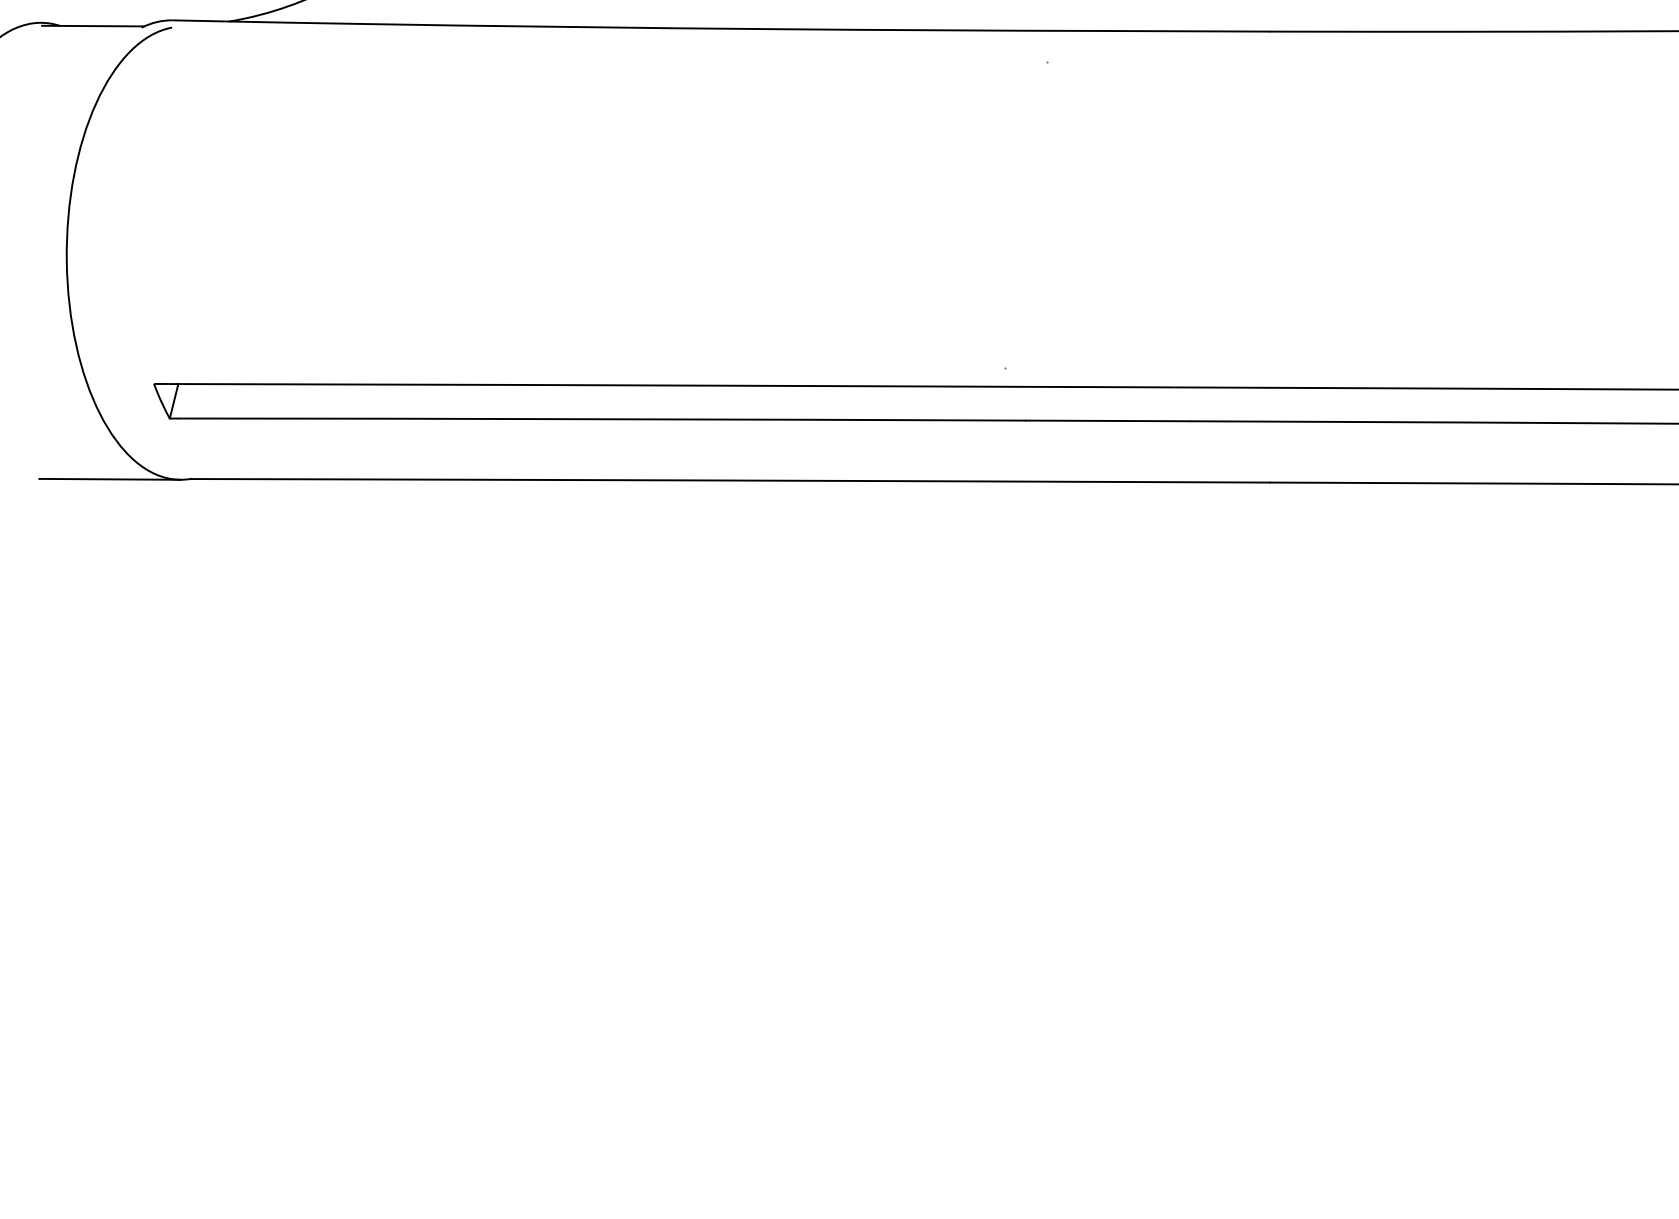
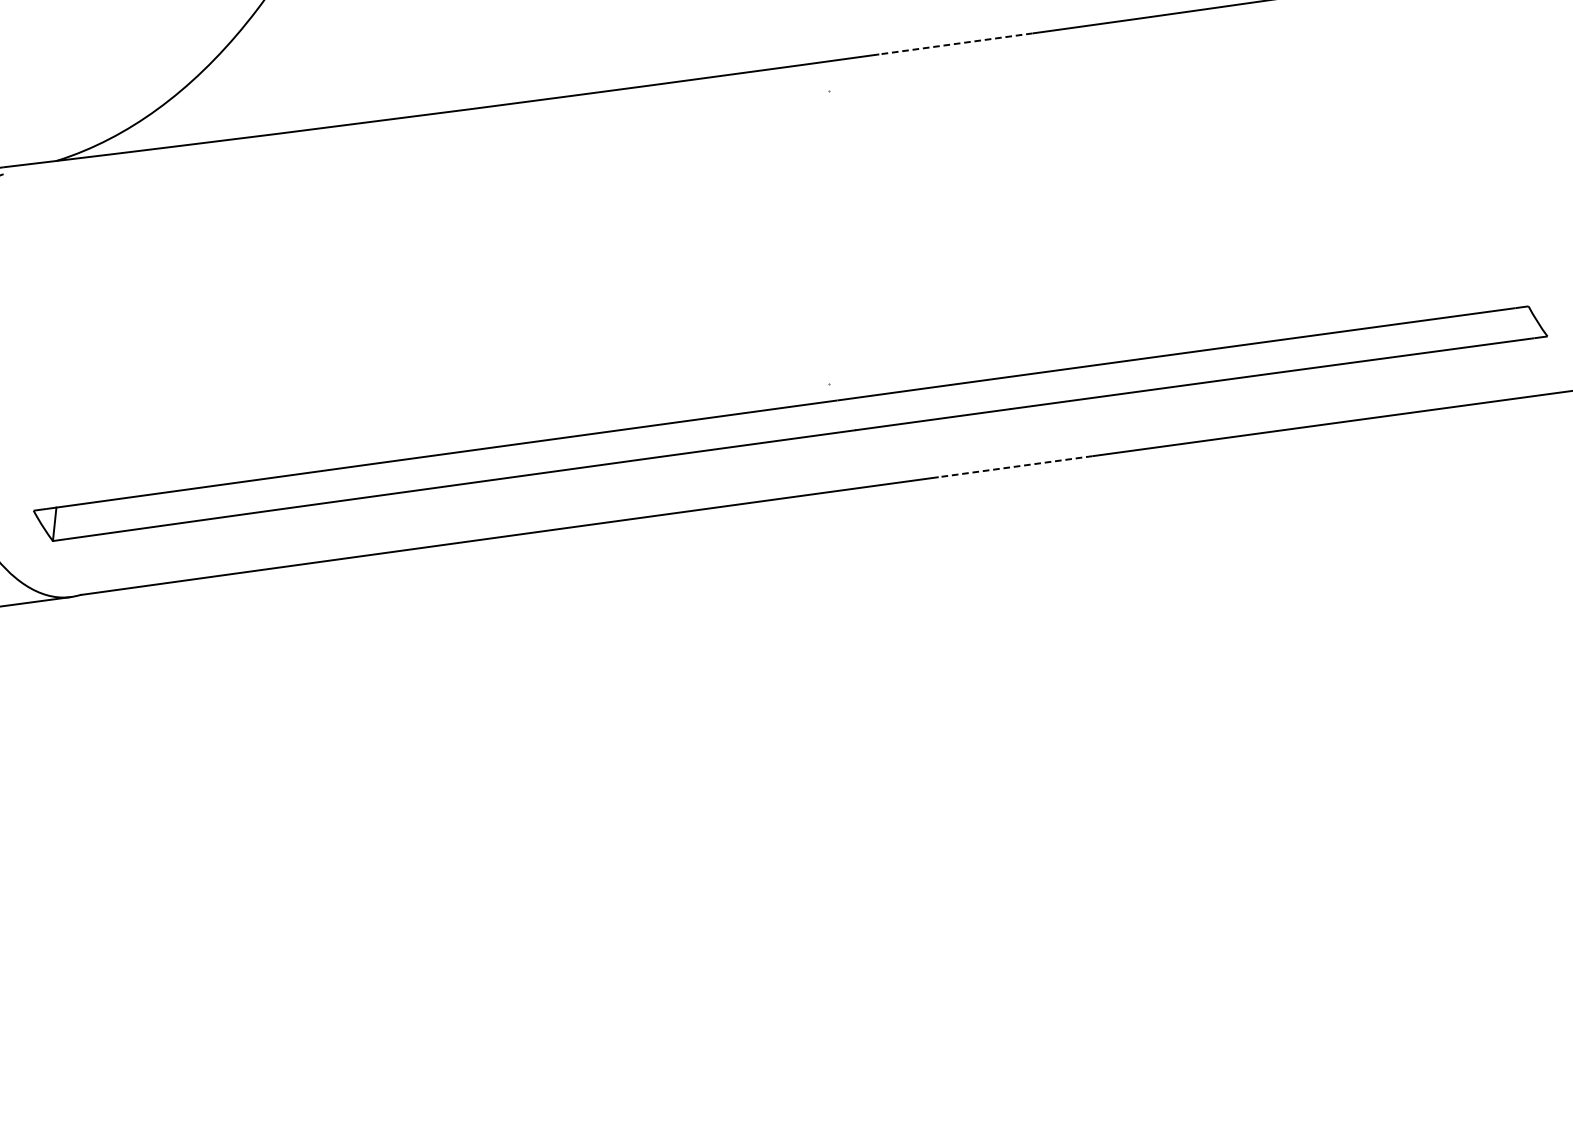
line: (1187, 31) -> (956, 44), solid -> dashed
line: (1187, 482) -> (1015, 466), solid -> dashed

